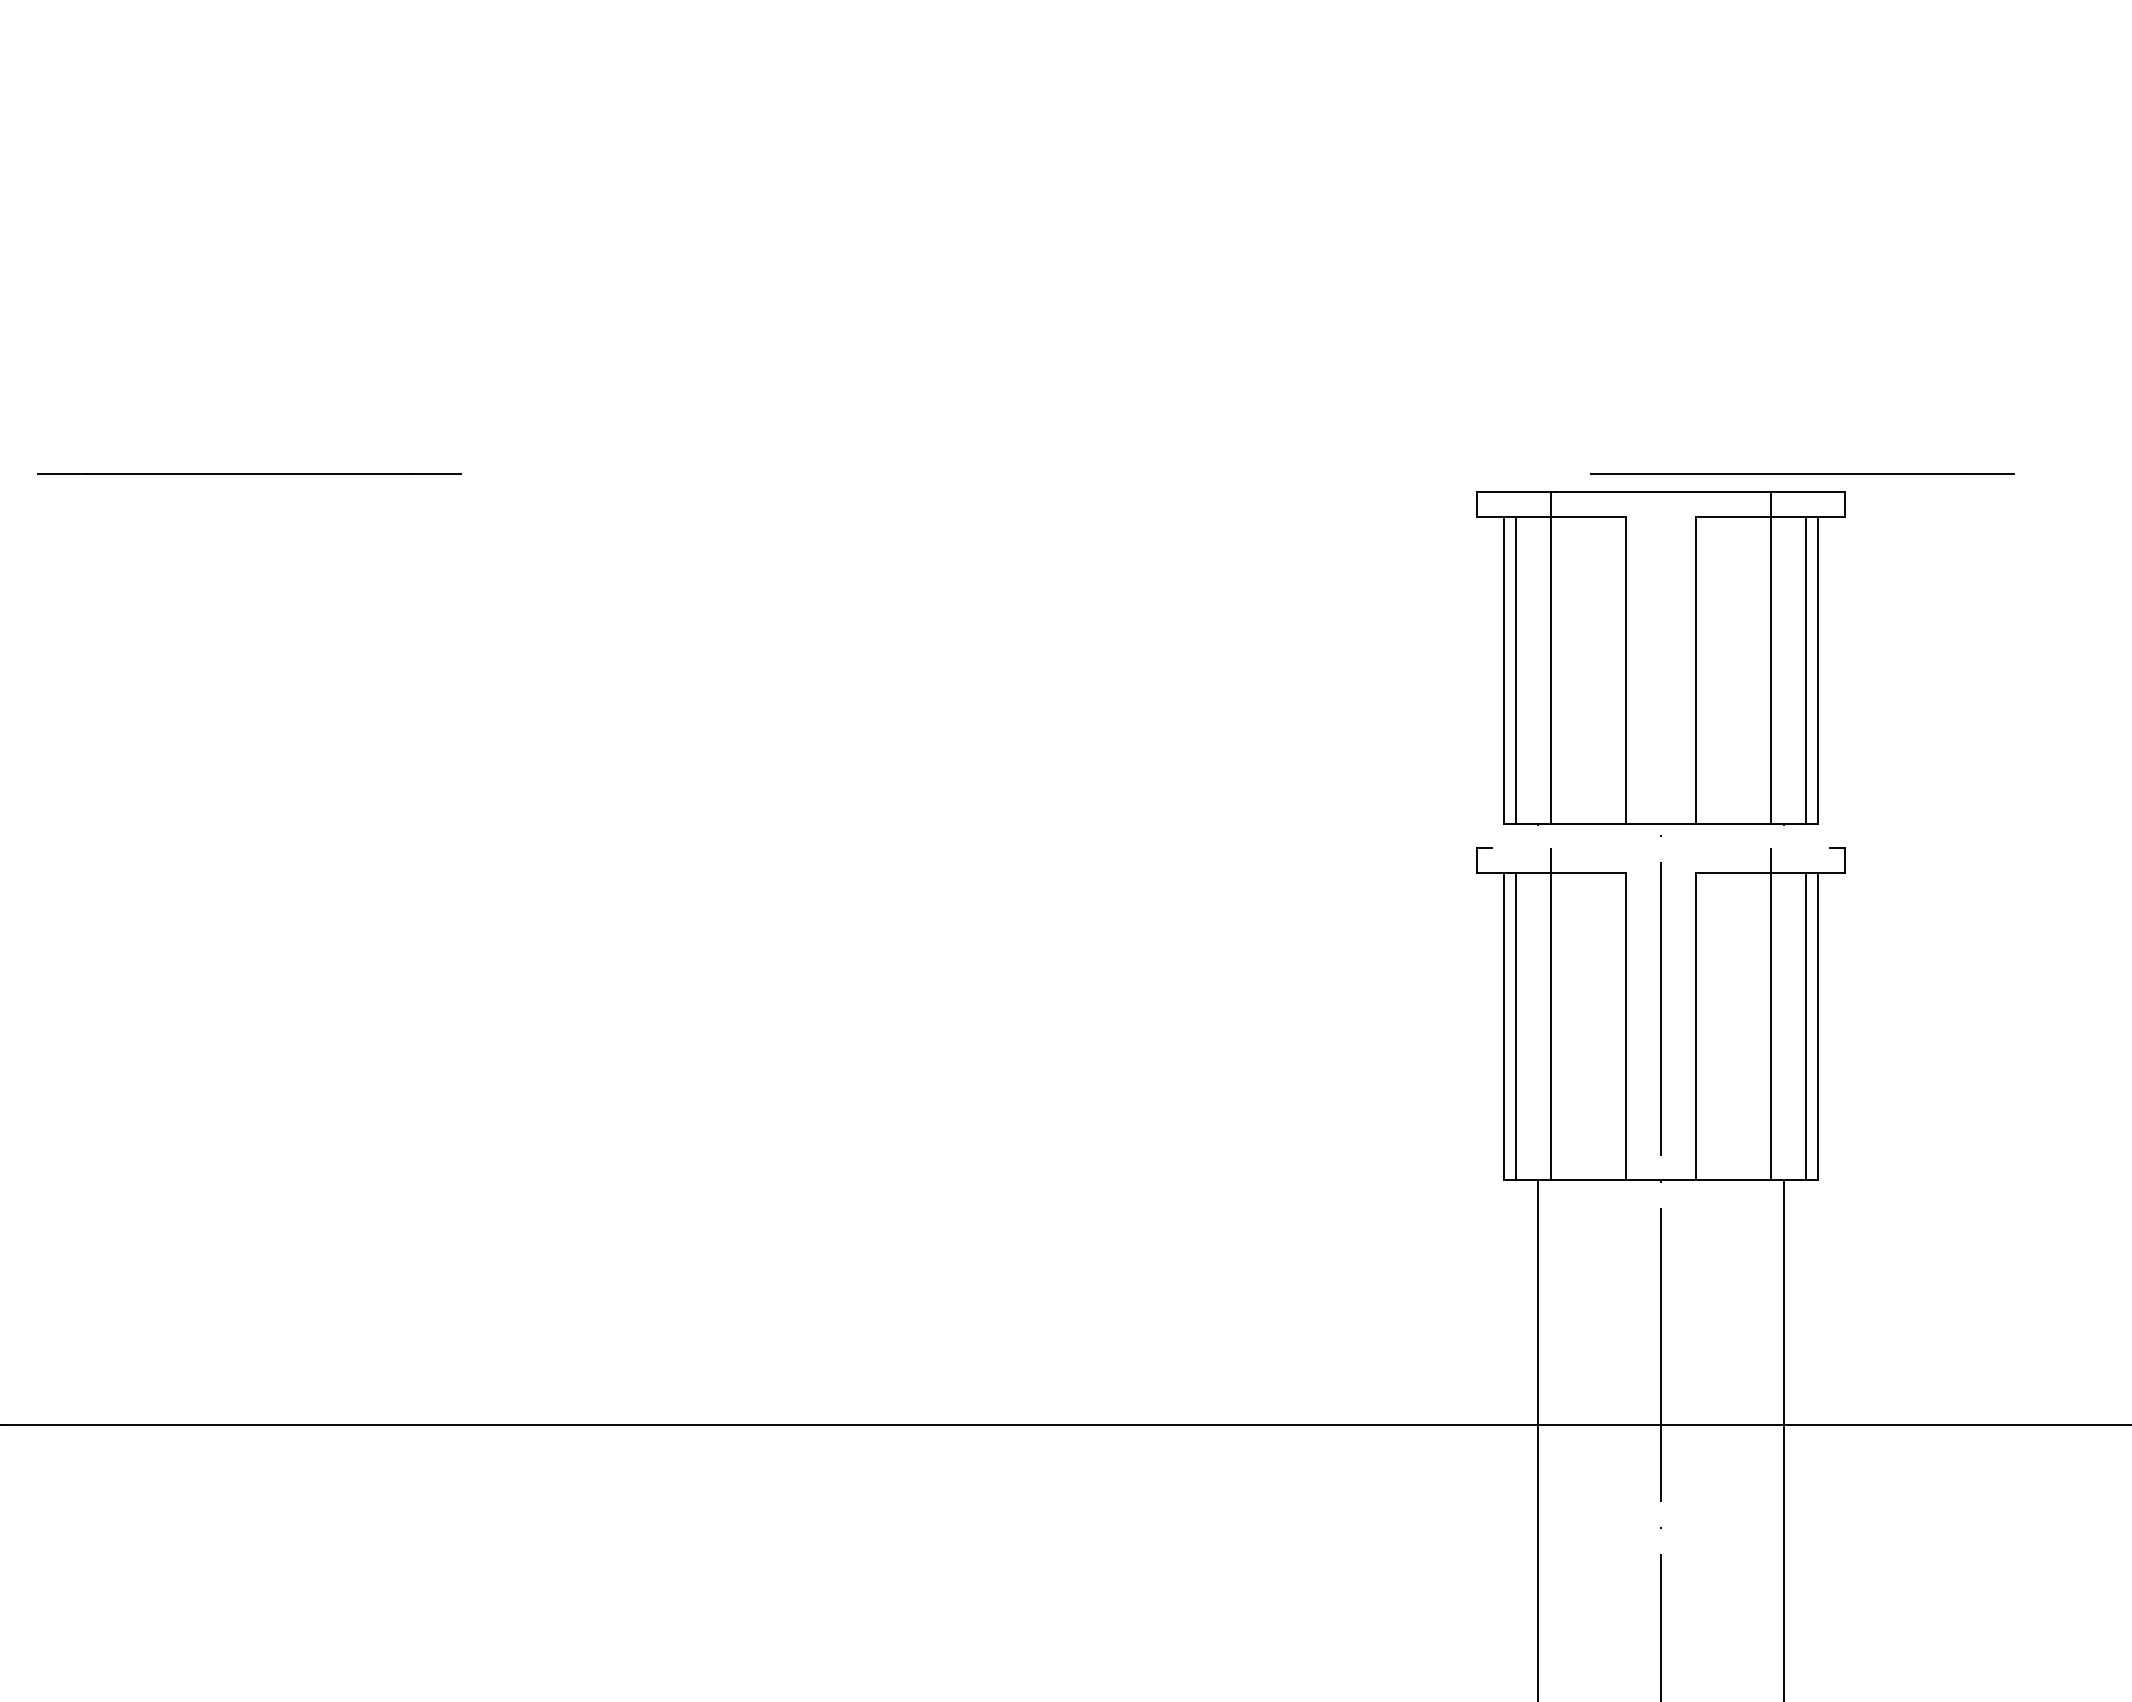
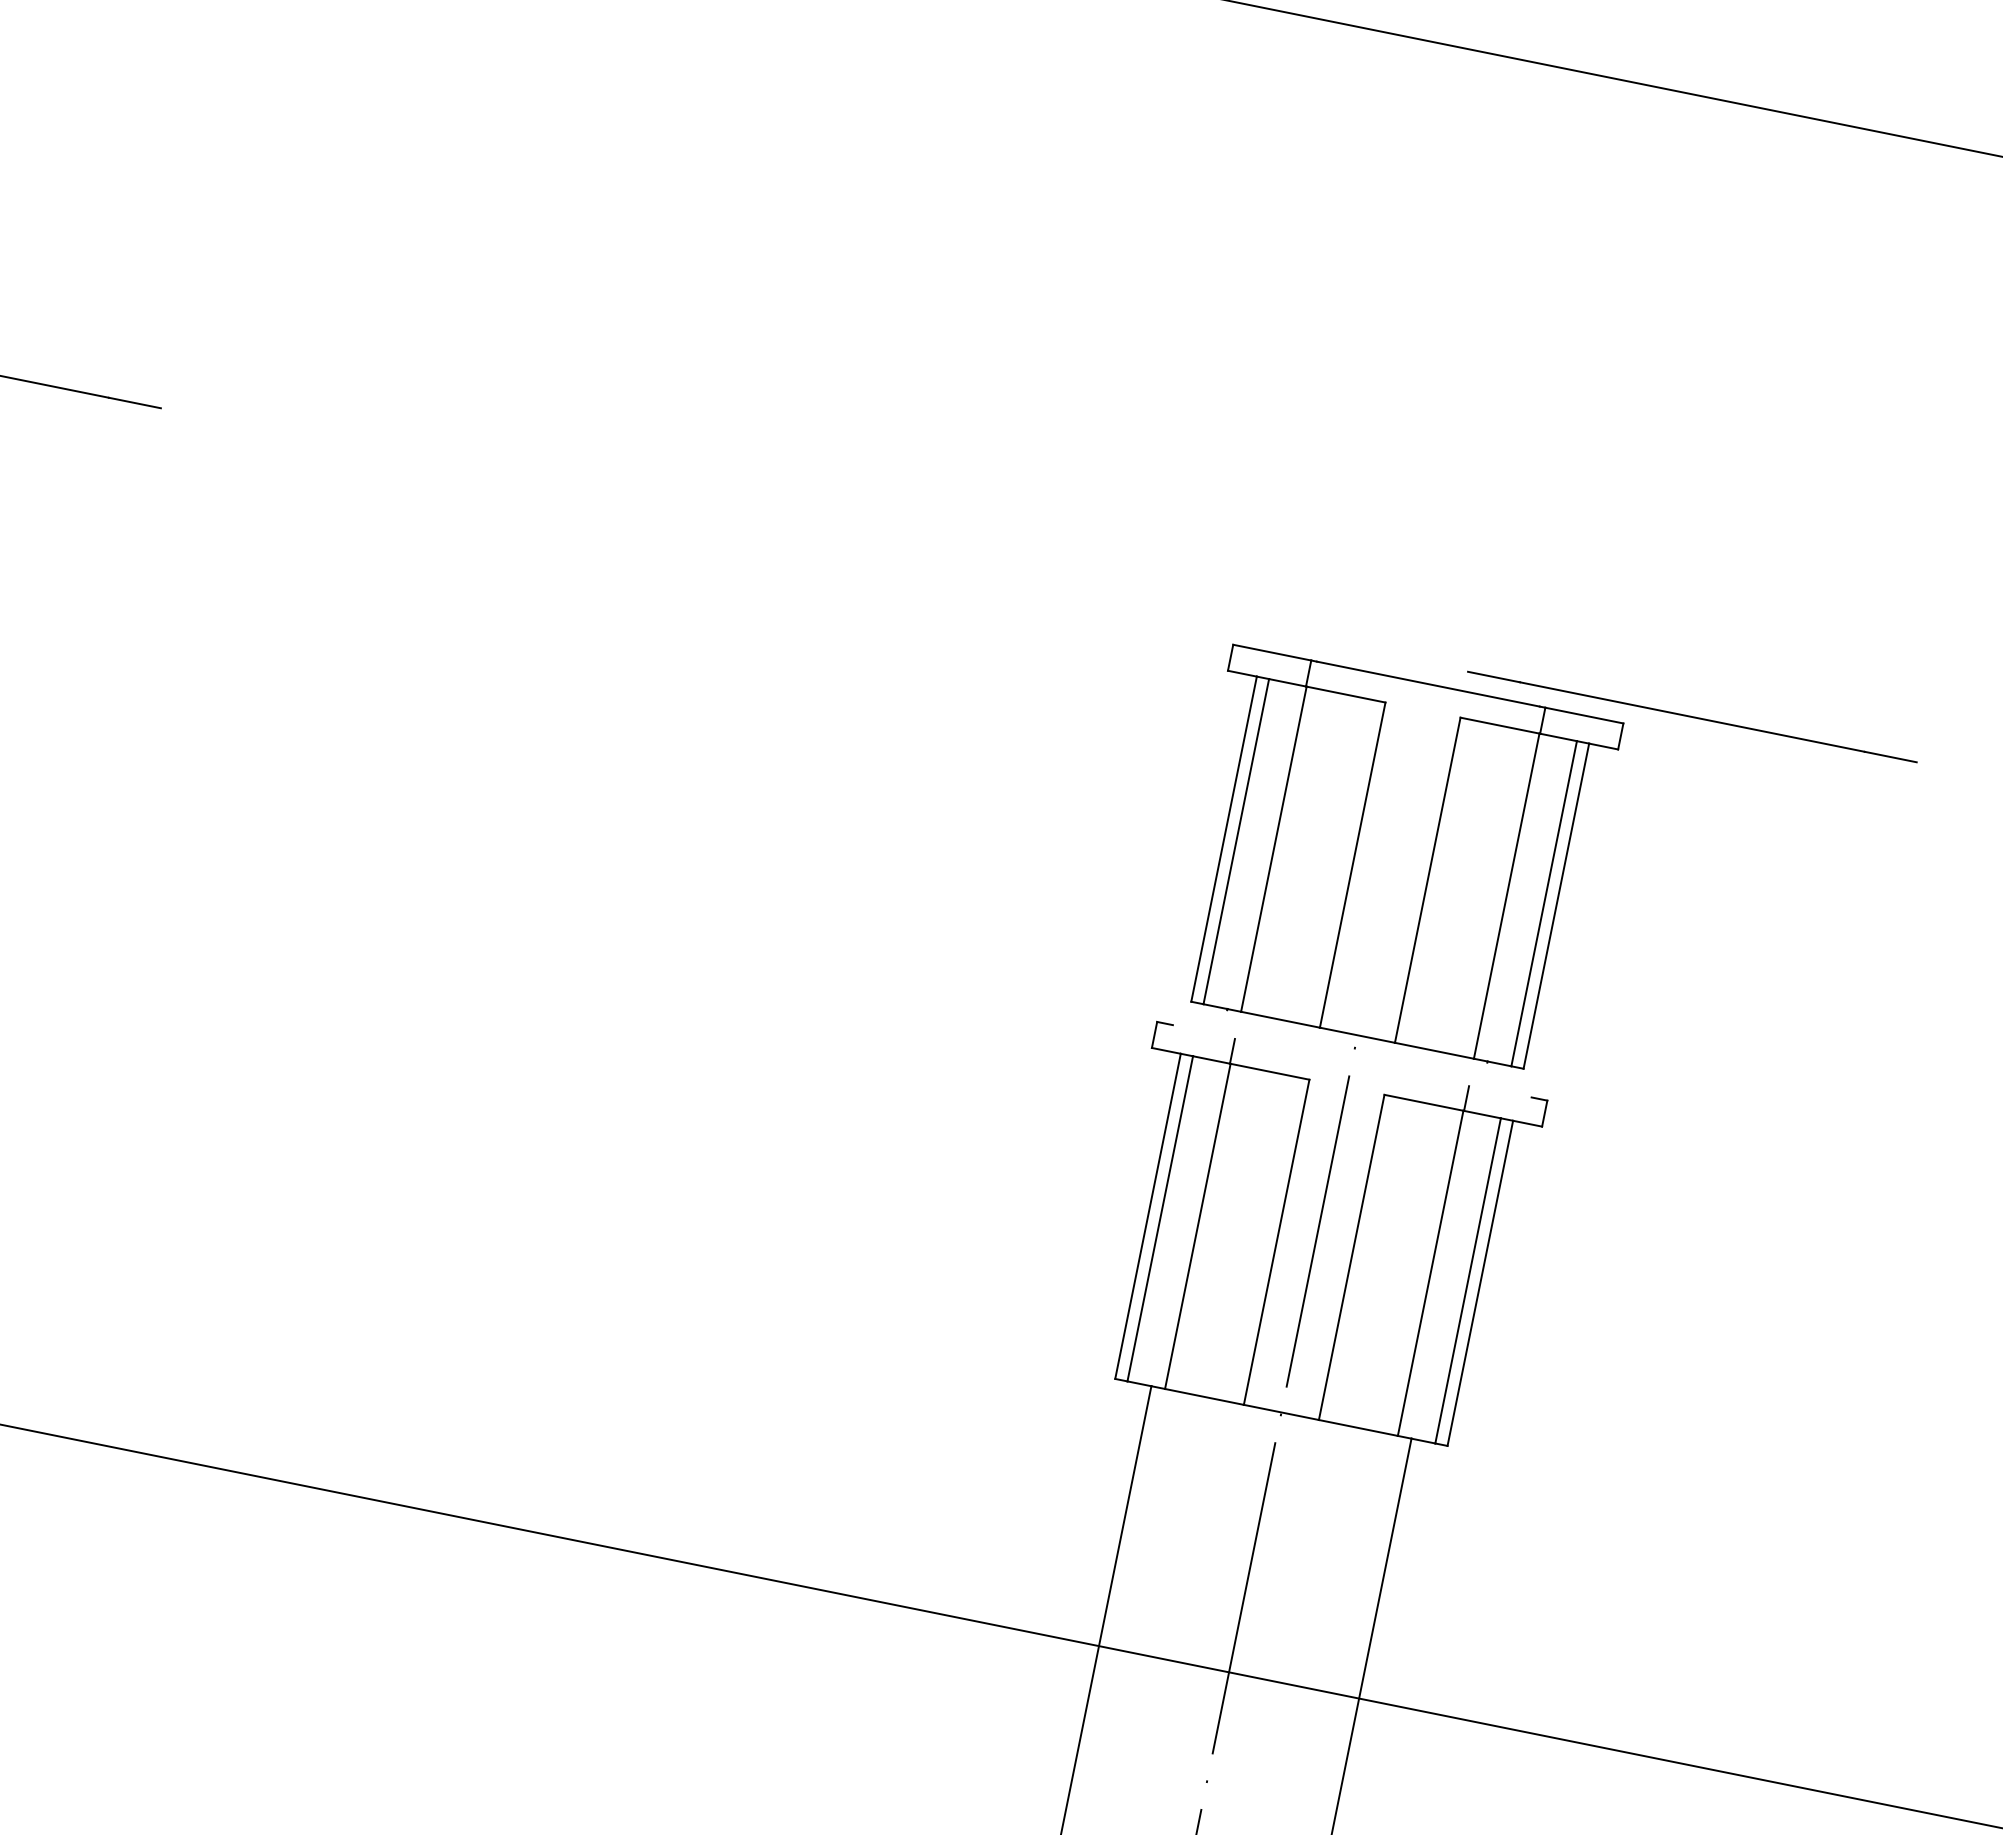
line: (1802, 473) -> (1692, 716), moved

